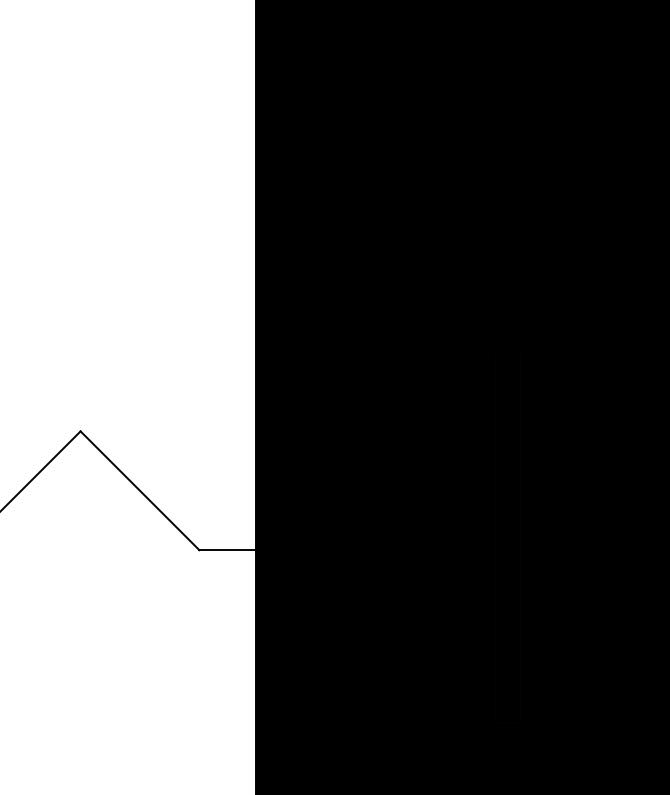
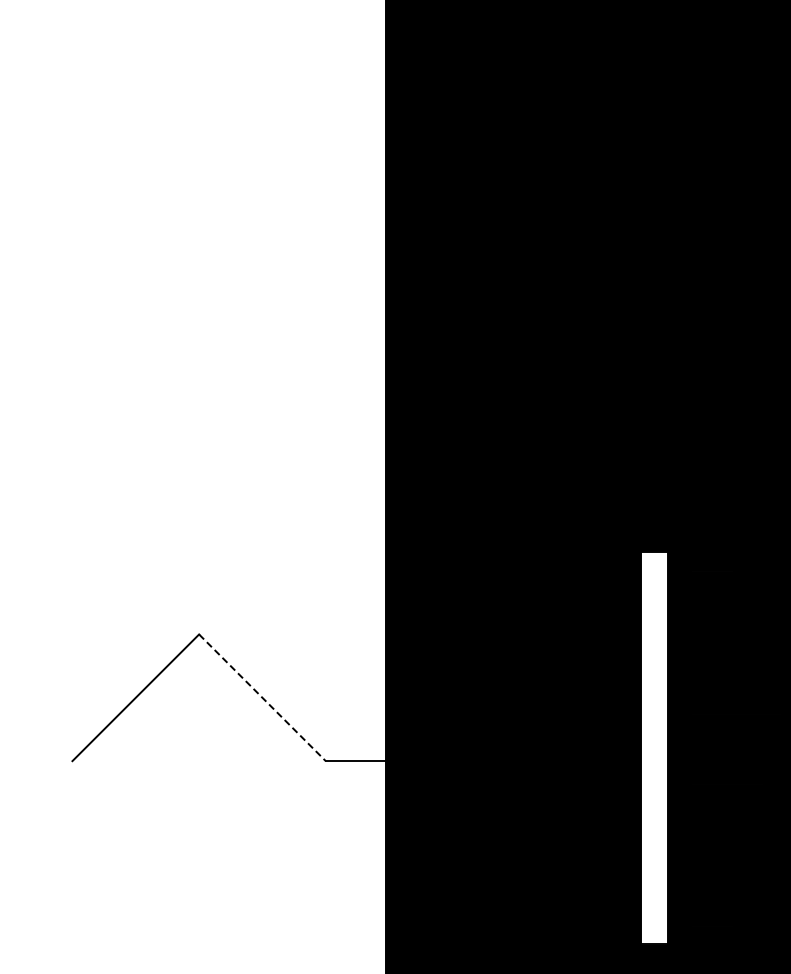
line: (140, 490) -> (262, 697), solid -> dashed
fill: (507, 537) -> (654, 747), removed

